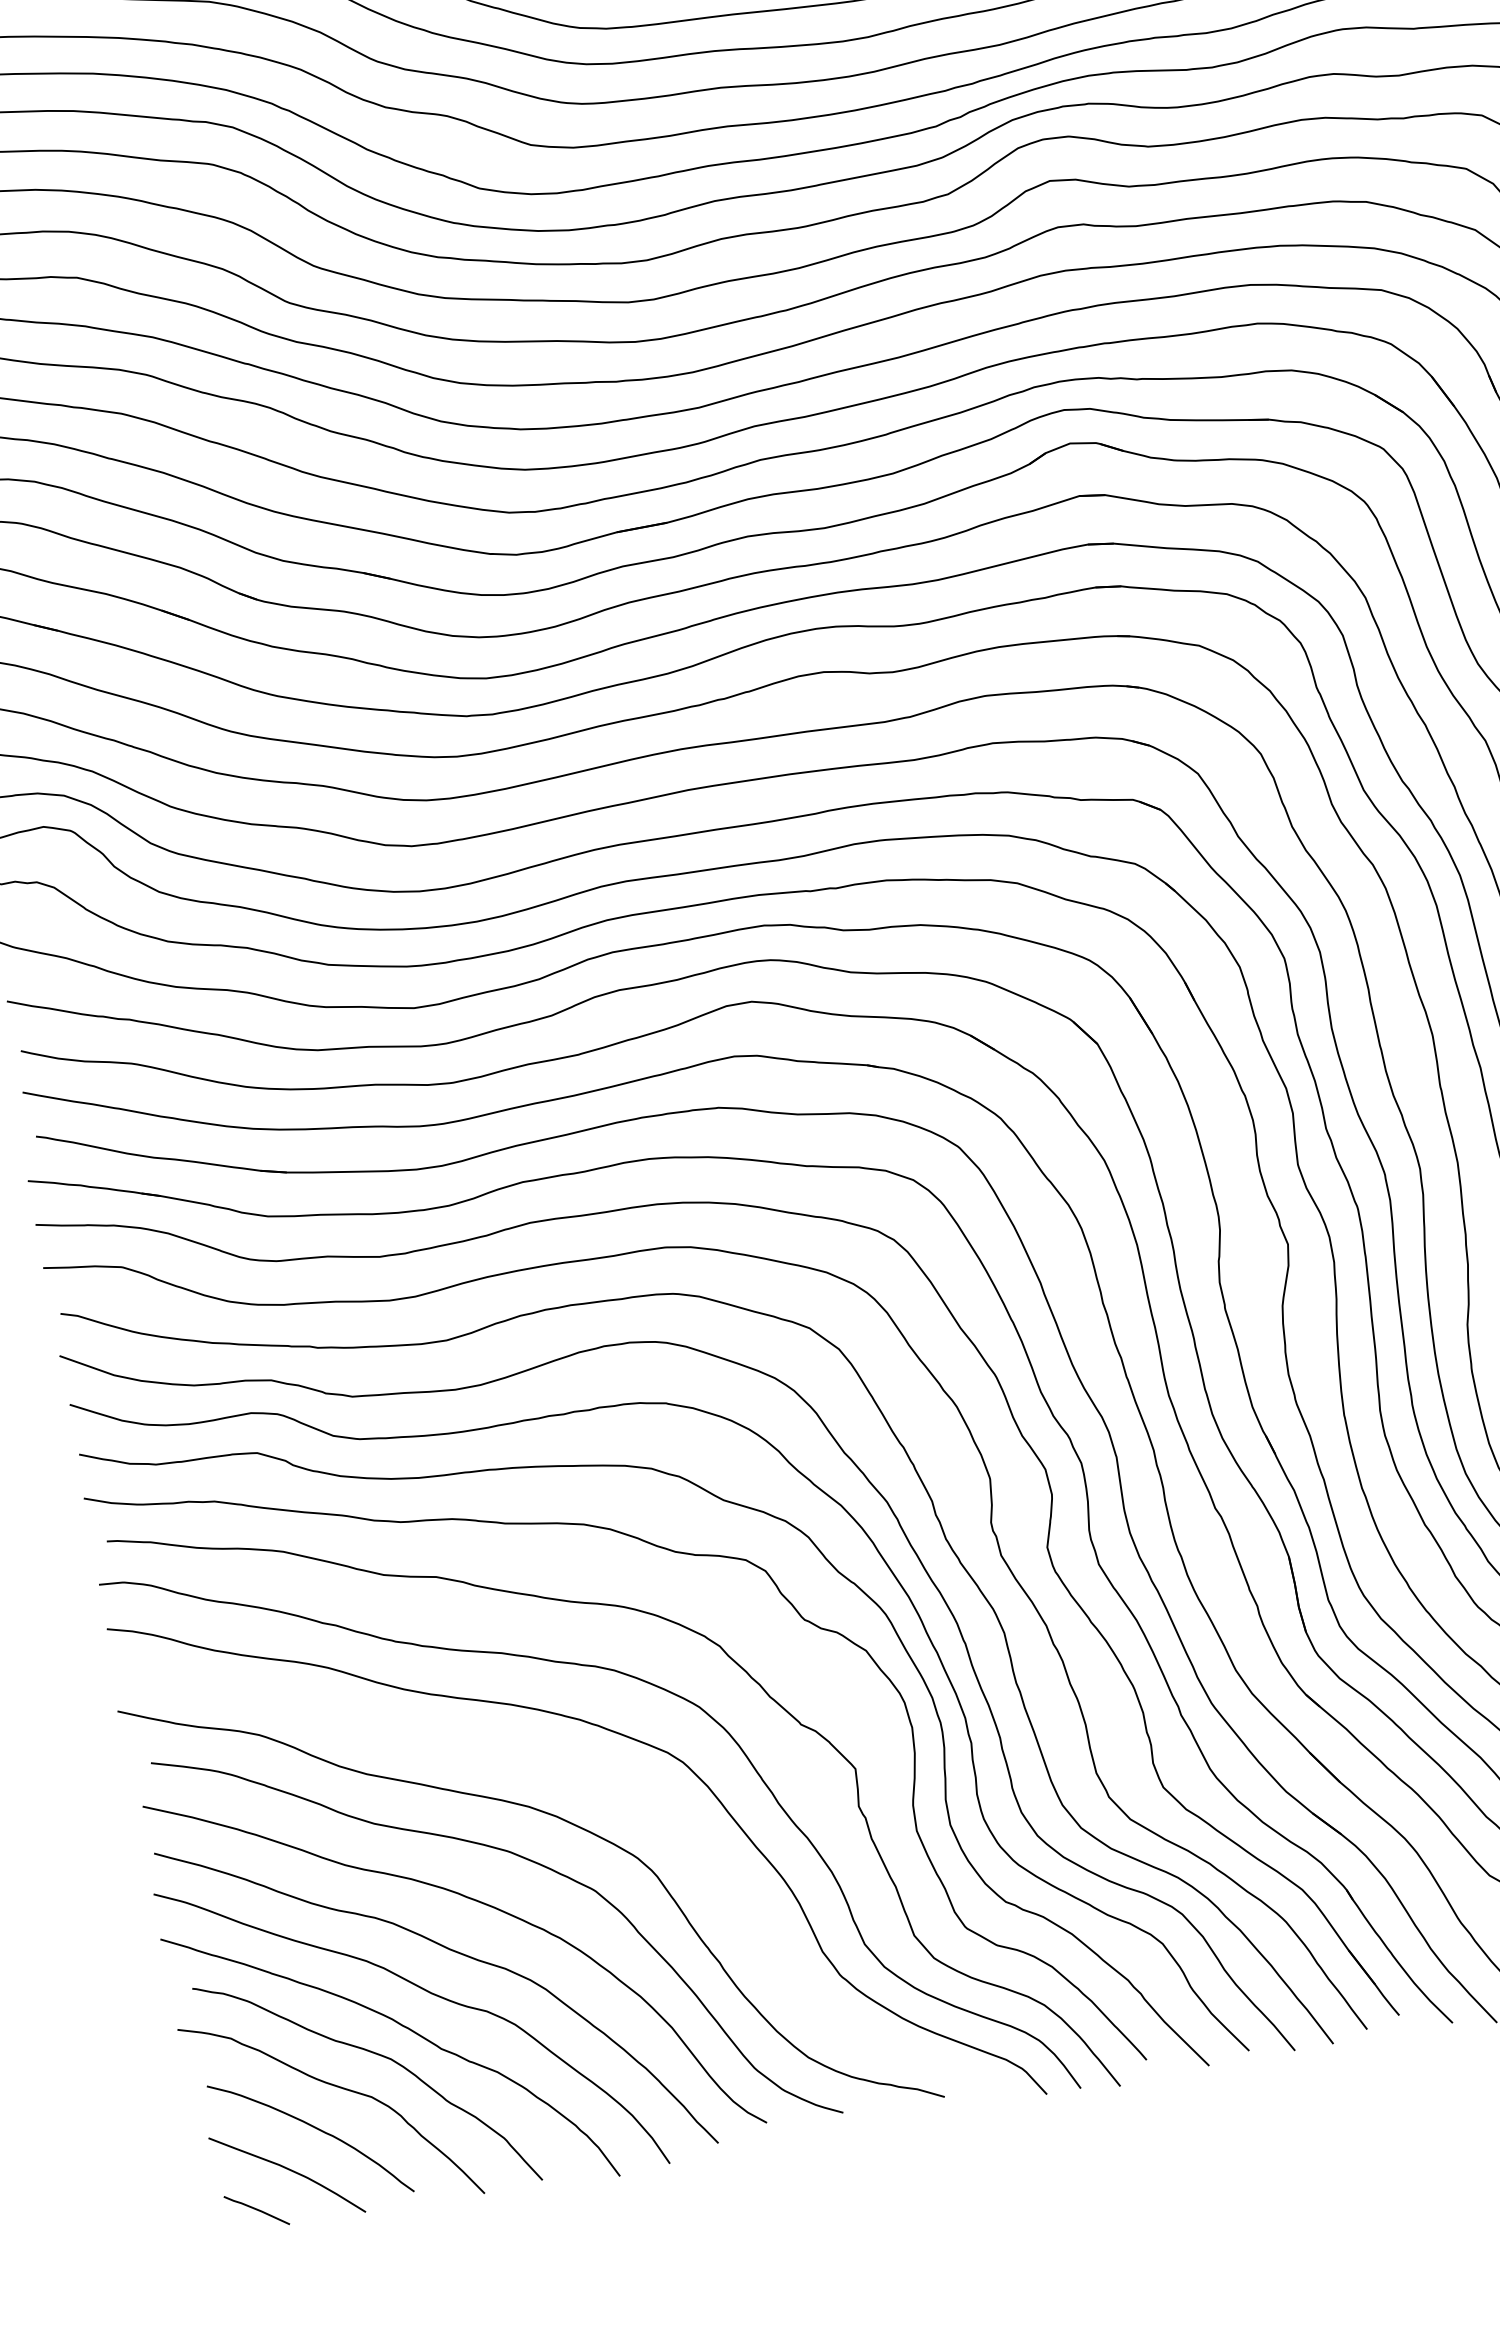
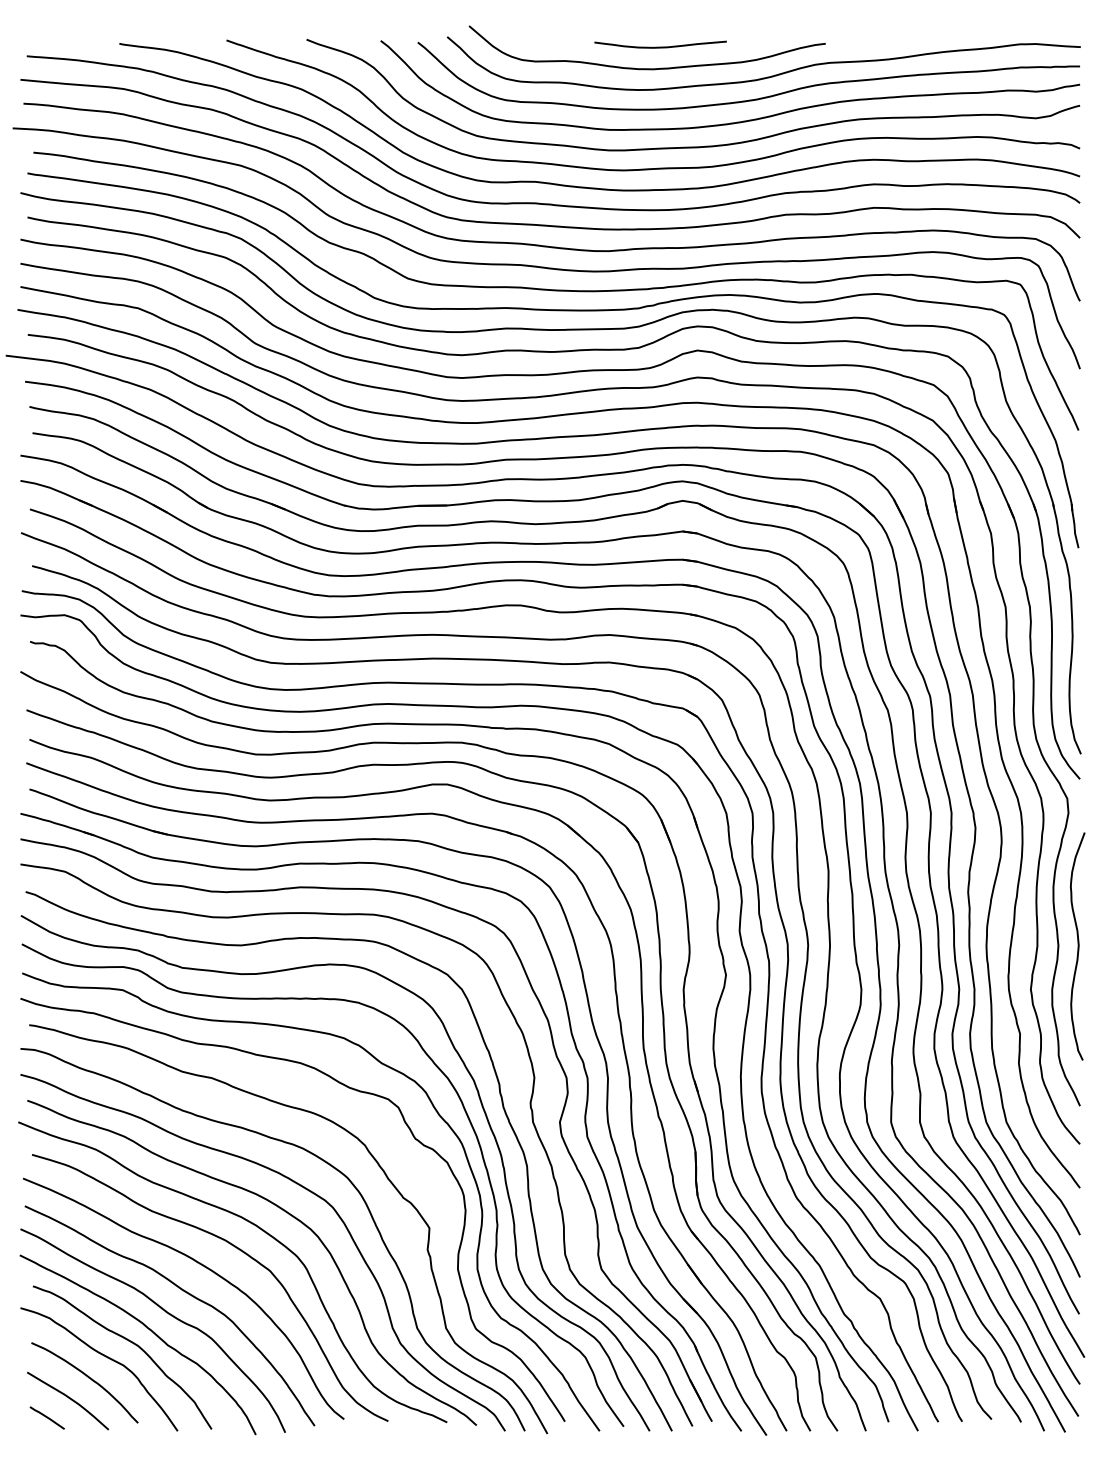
curve: (605, 1786) -> (286, 1213), added

